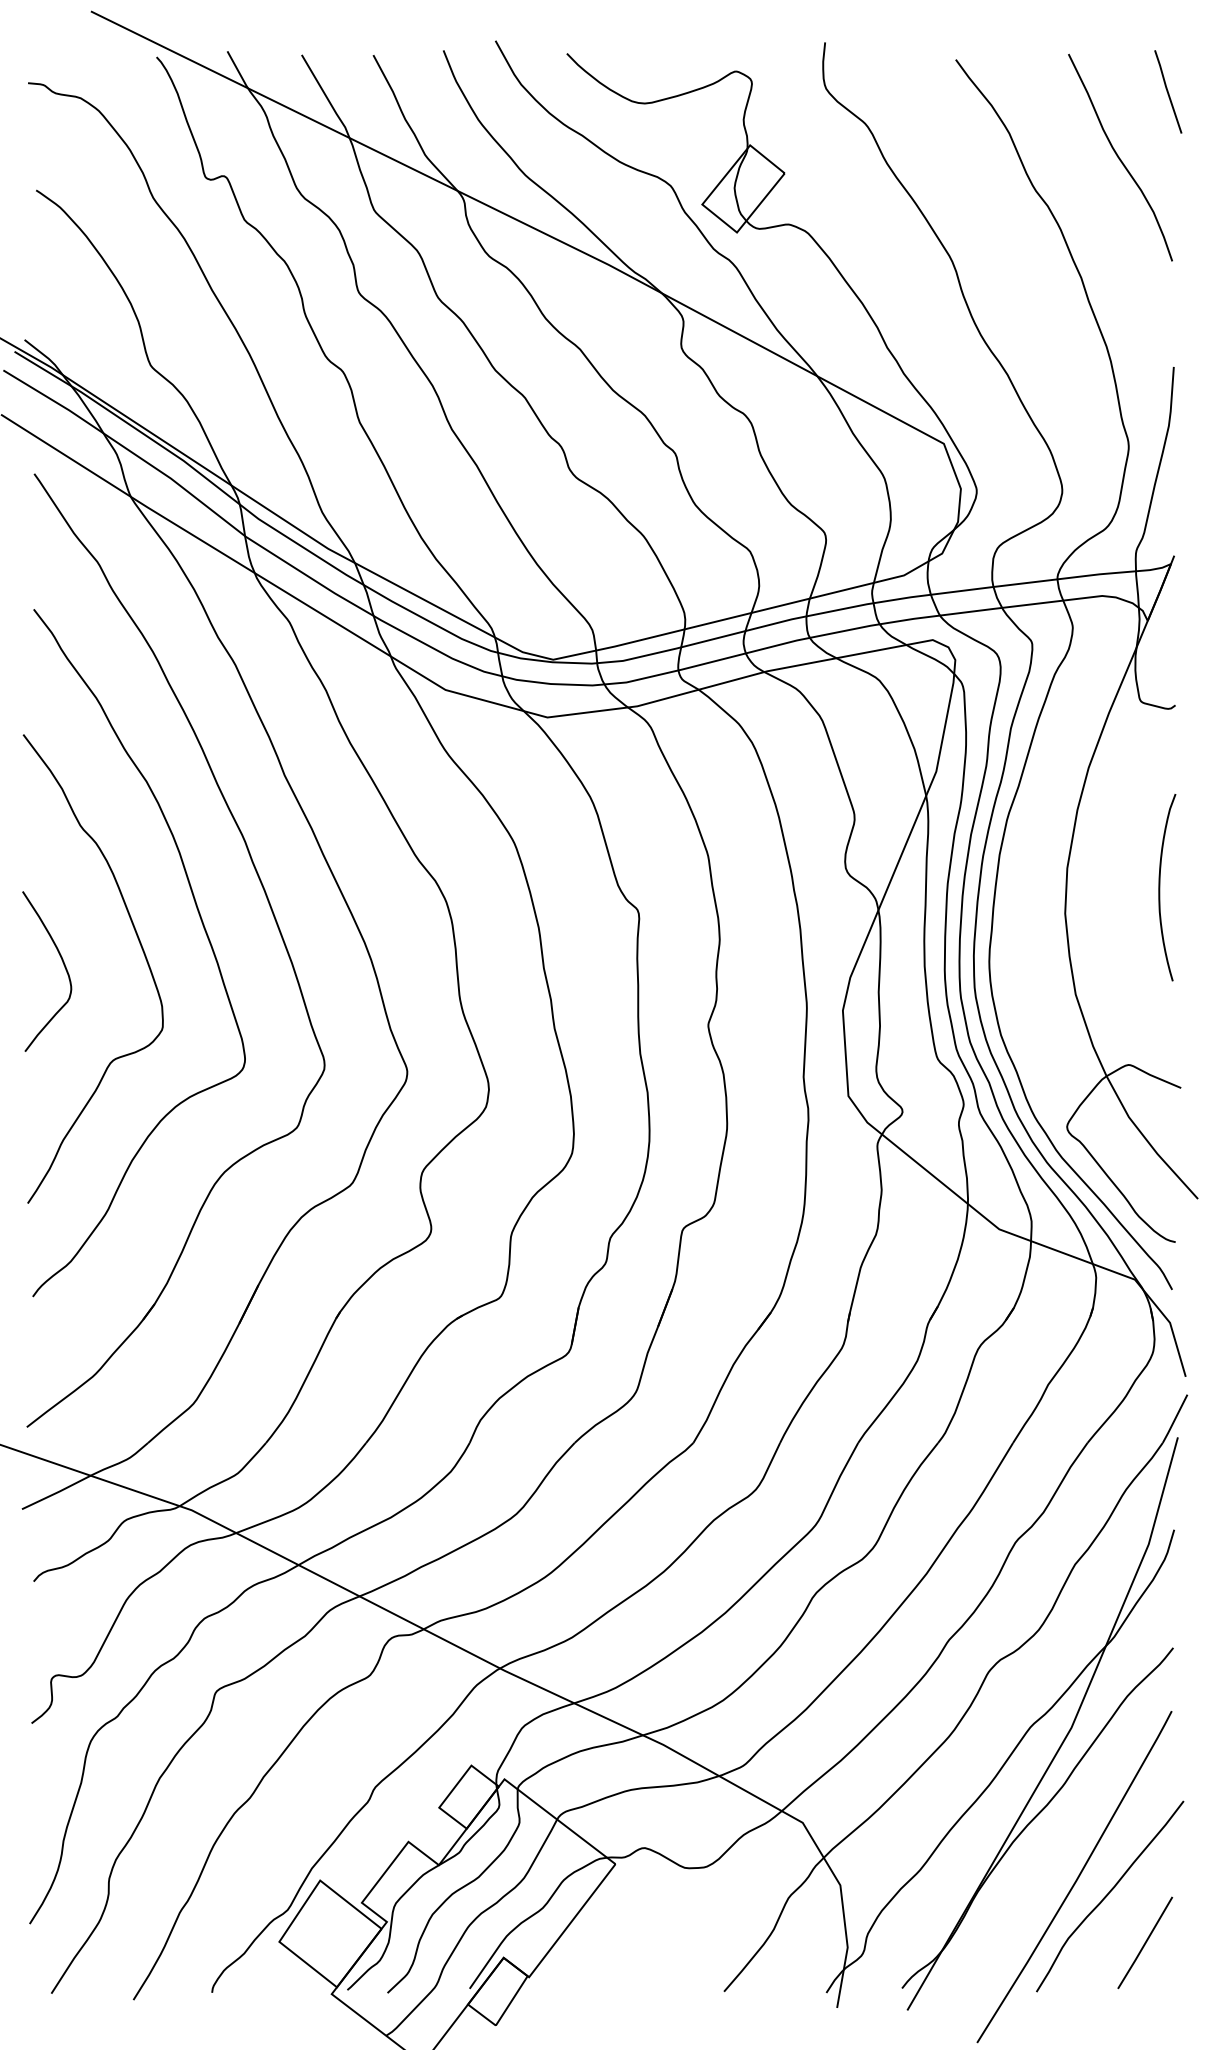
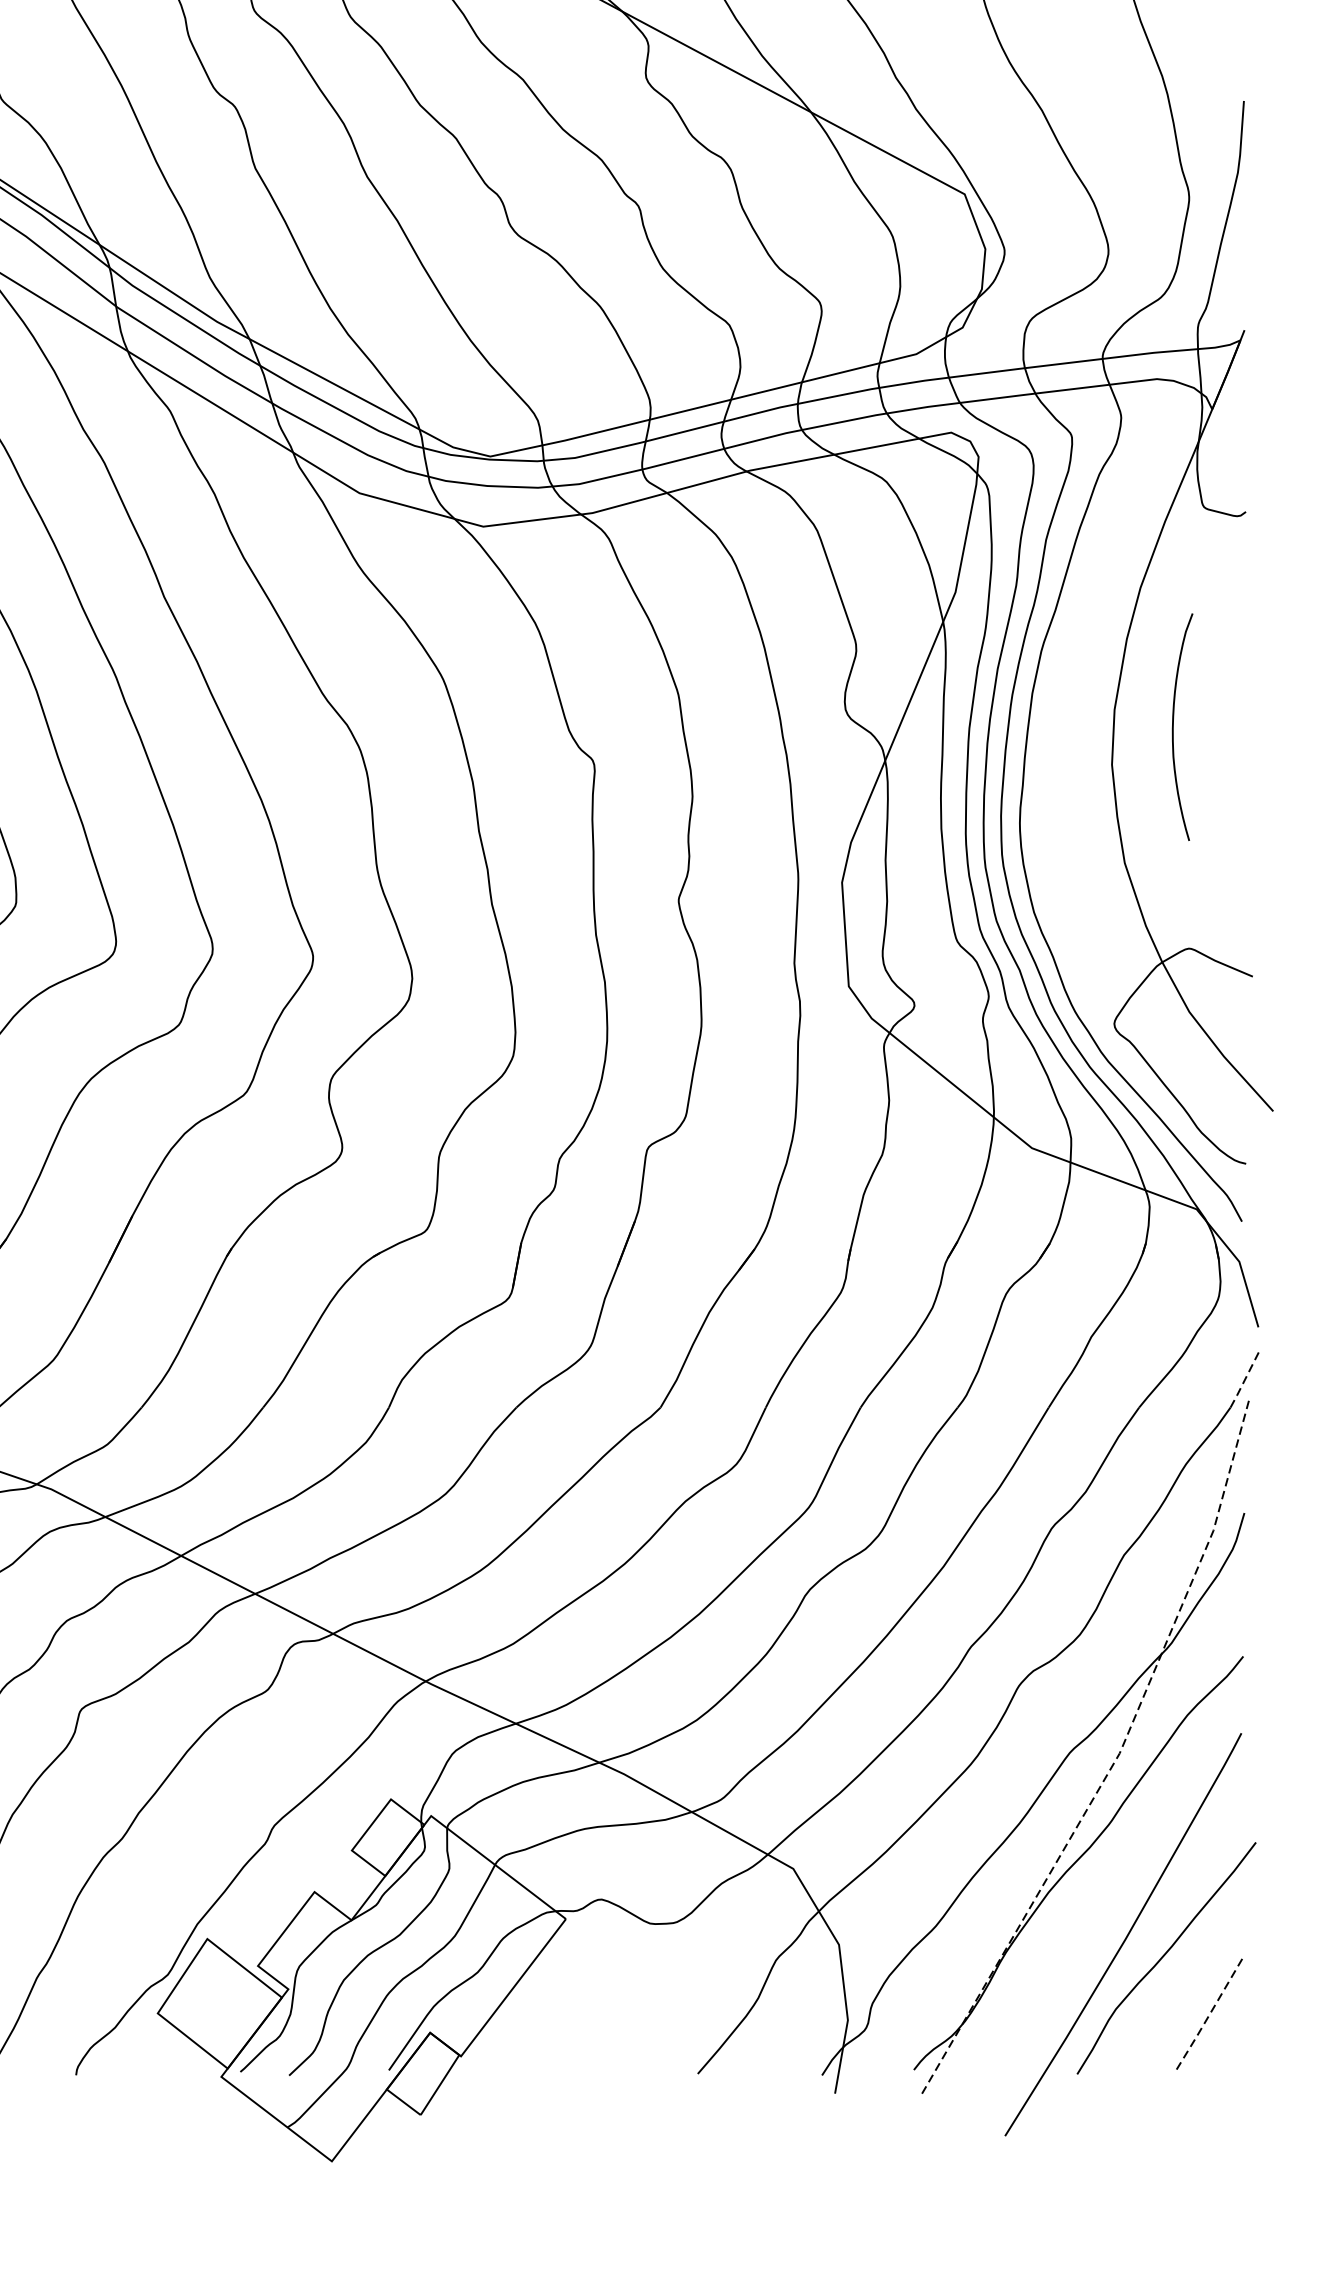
curve: (1160, 887) -> (1174, 727), moved
line: (1174, 1419) -> (1244, 1379), solid -> dashed
line: (1068, 1733) -> (1116, 1760), solid -> dashed
line: (1144, 1944) -> (1208, 2016), solid -> dashed

